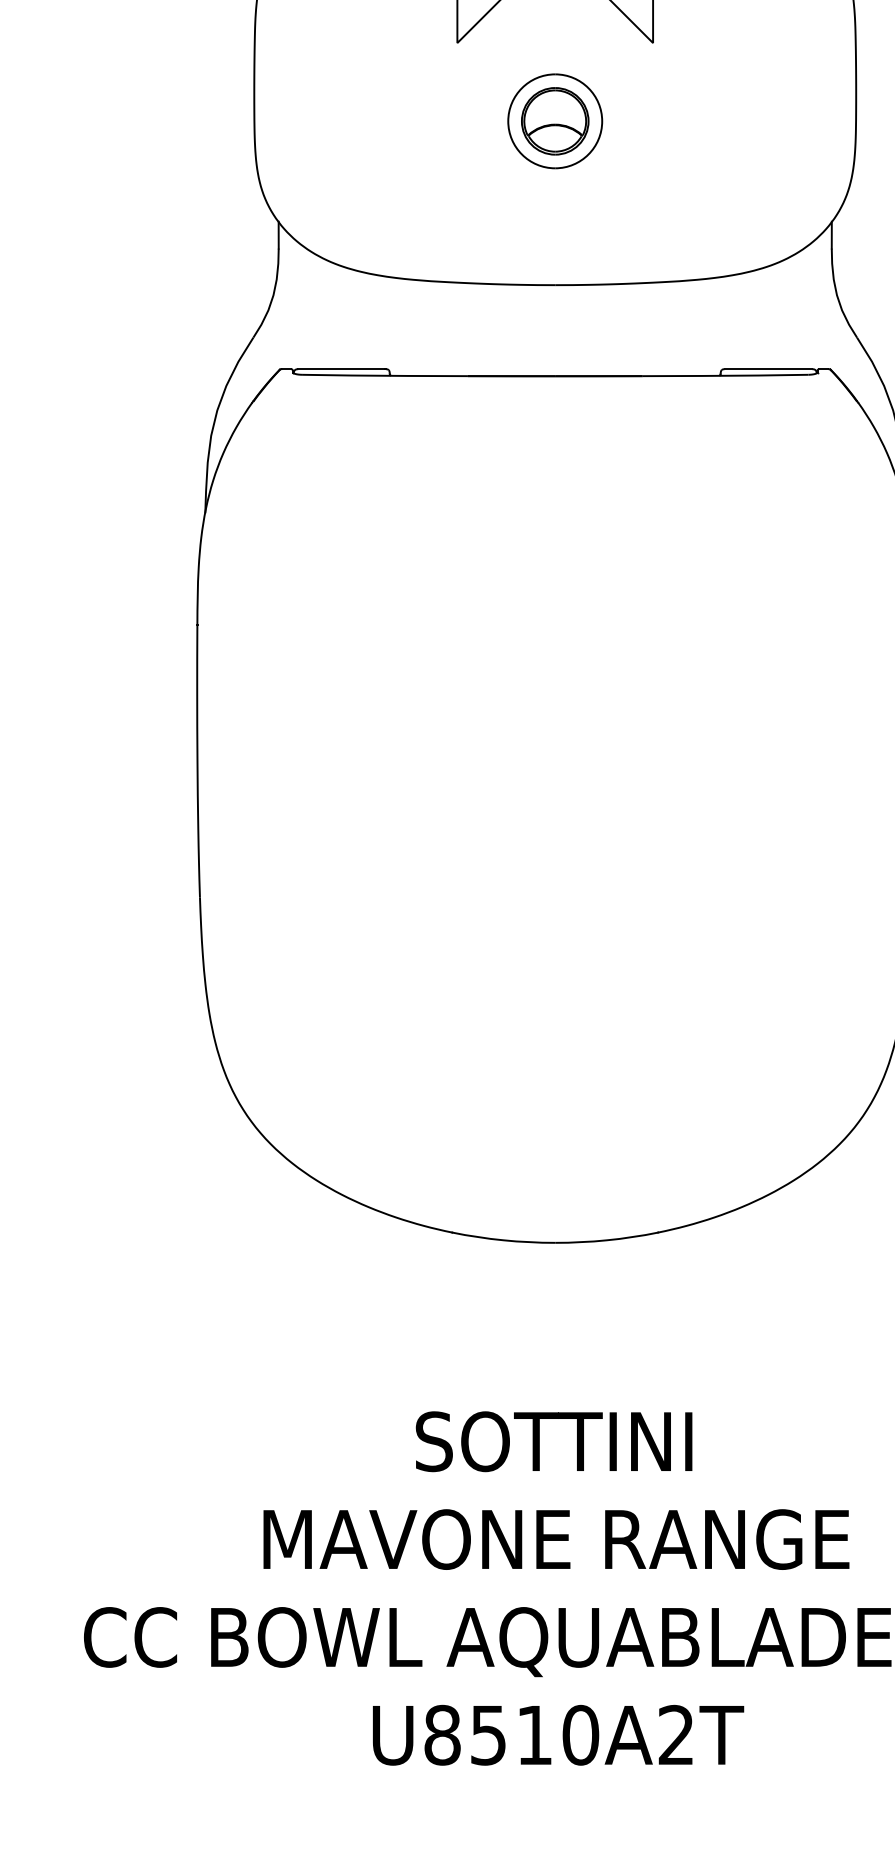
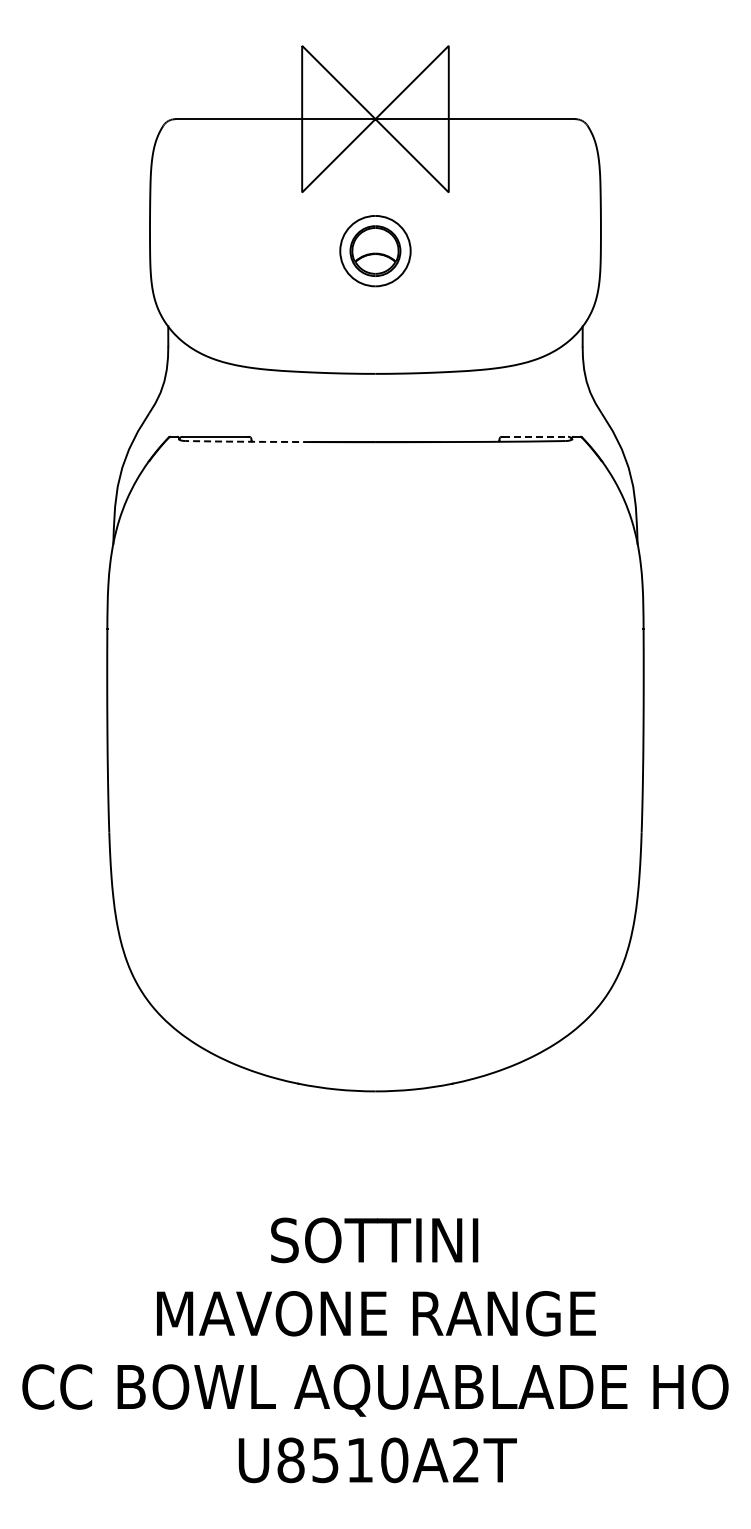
line: (768, 368) -> (535, 436), solid -> dashed
line: (384, 375) -> (247, 441), solid -> dashed

